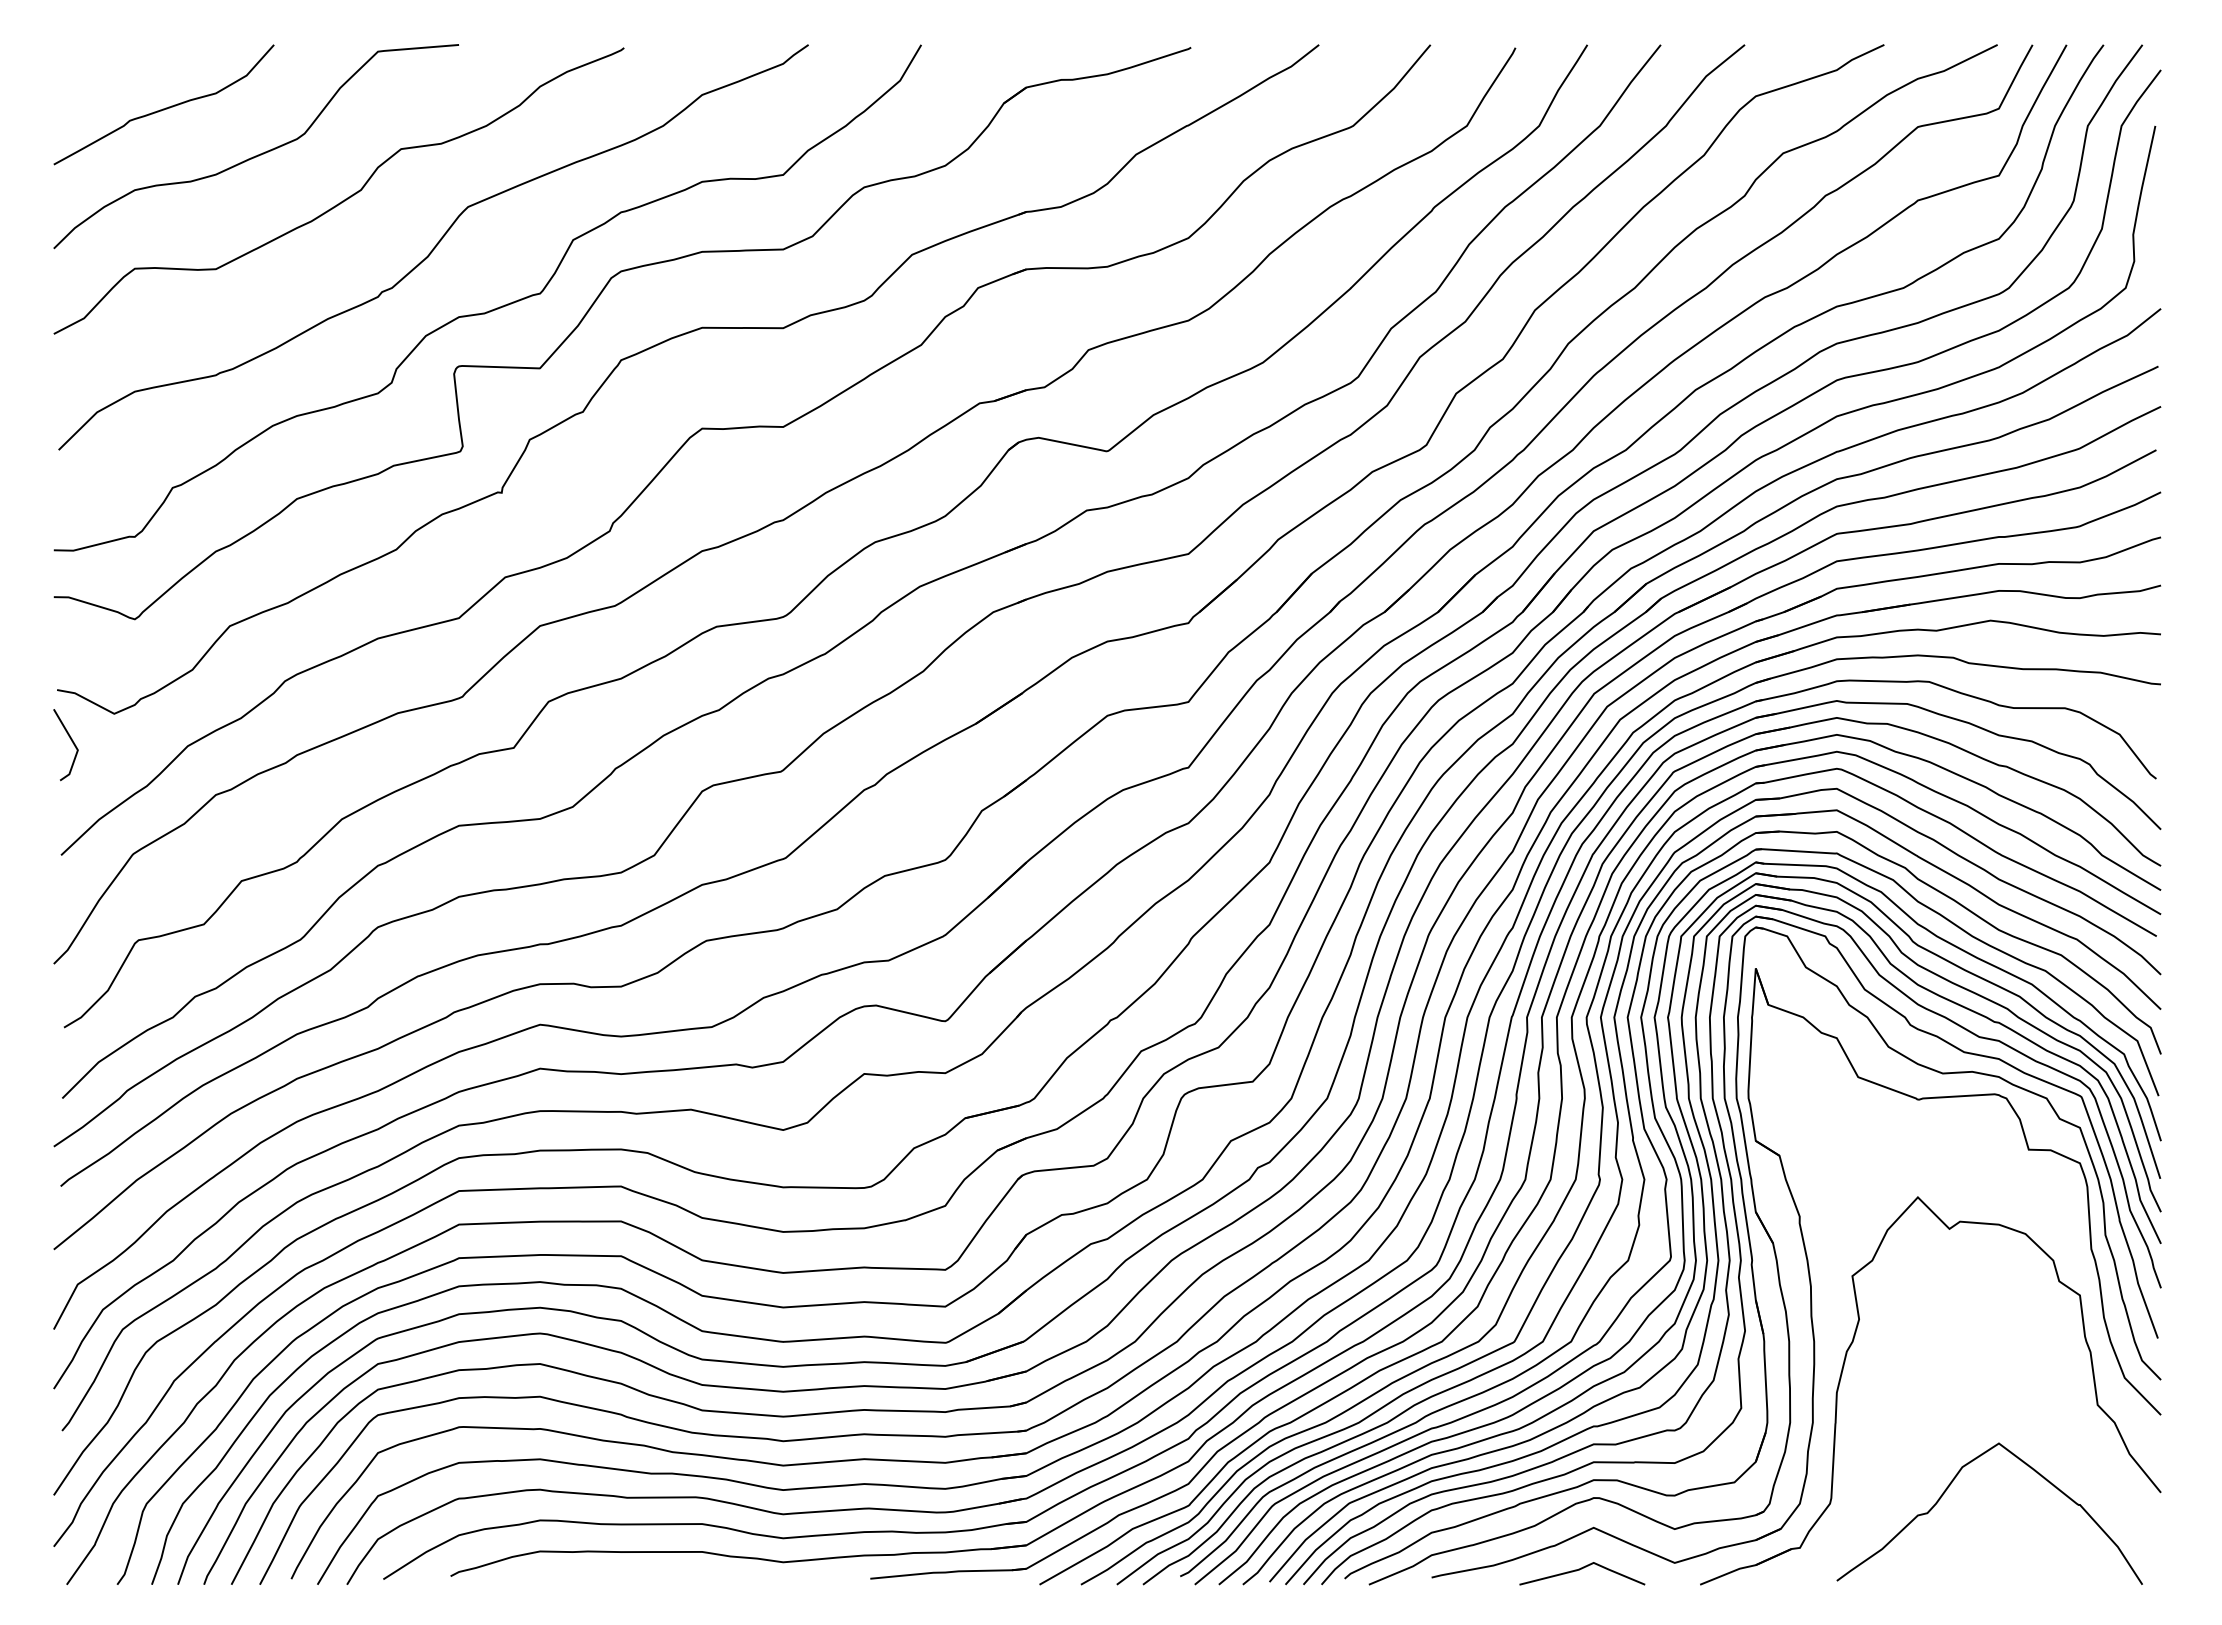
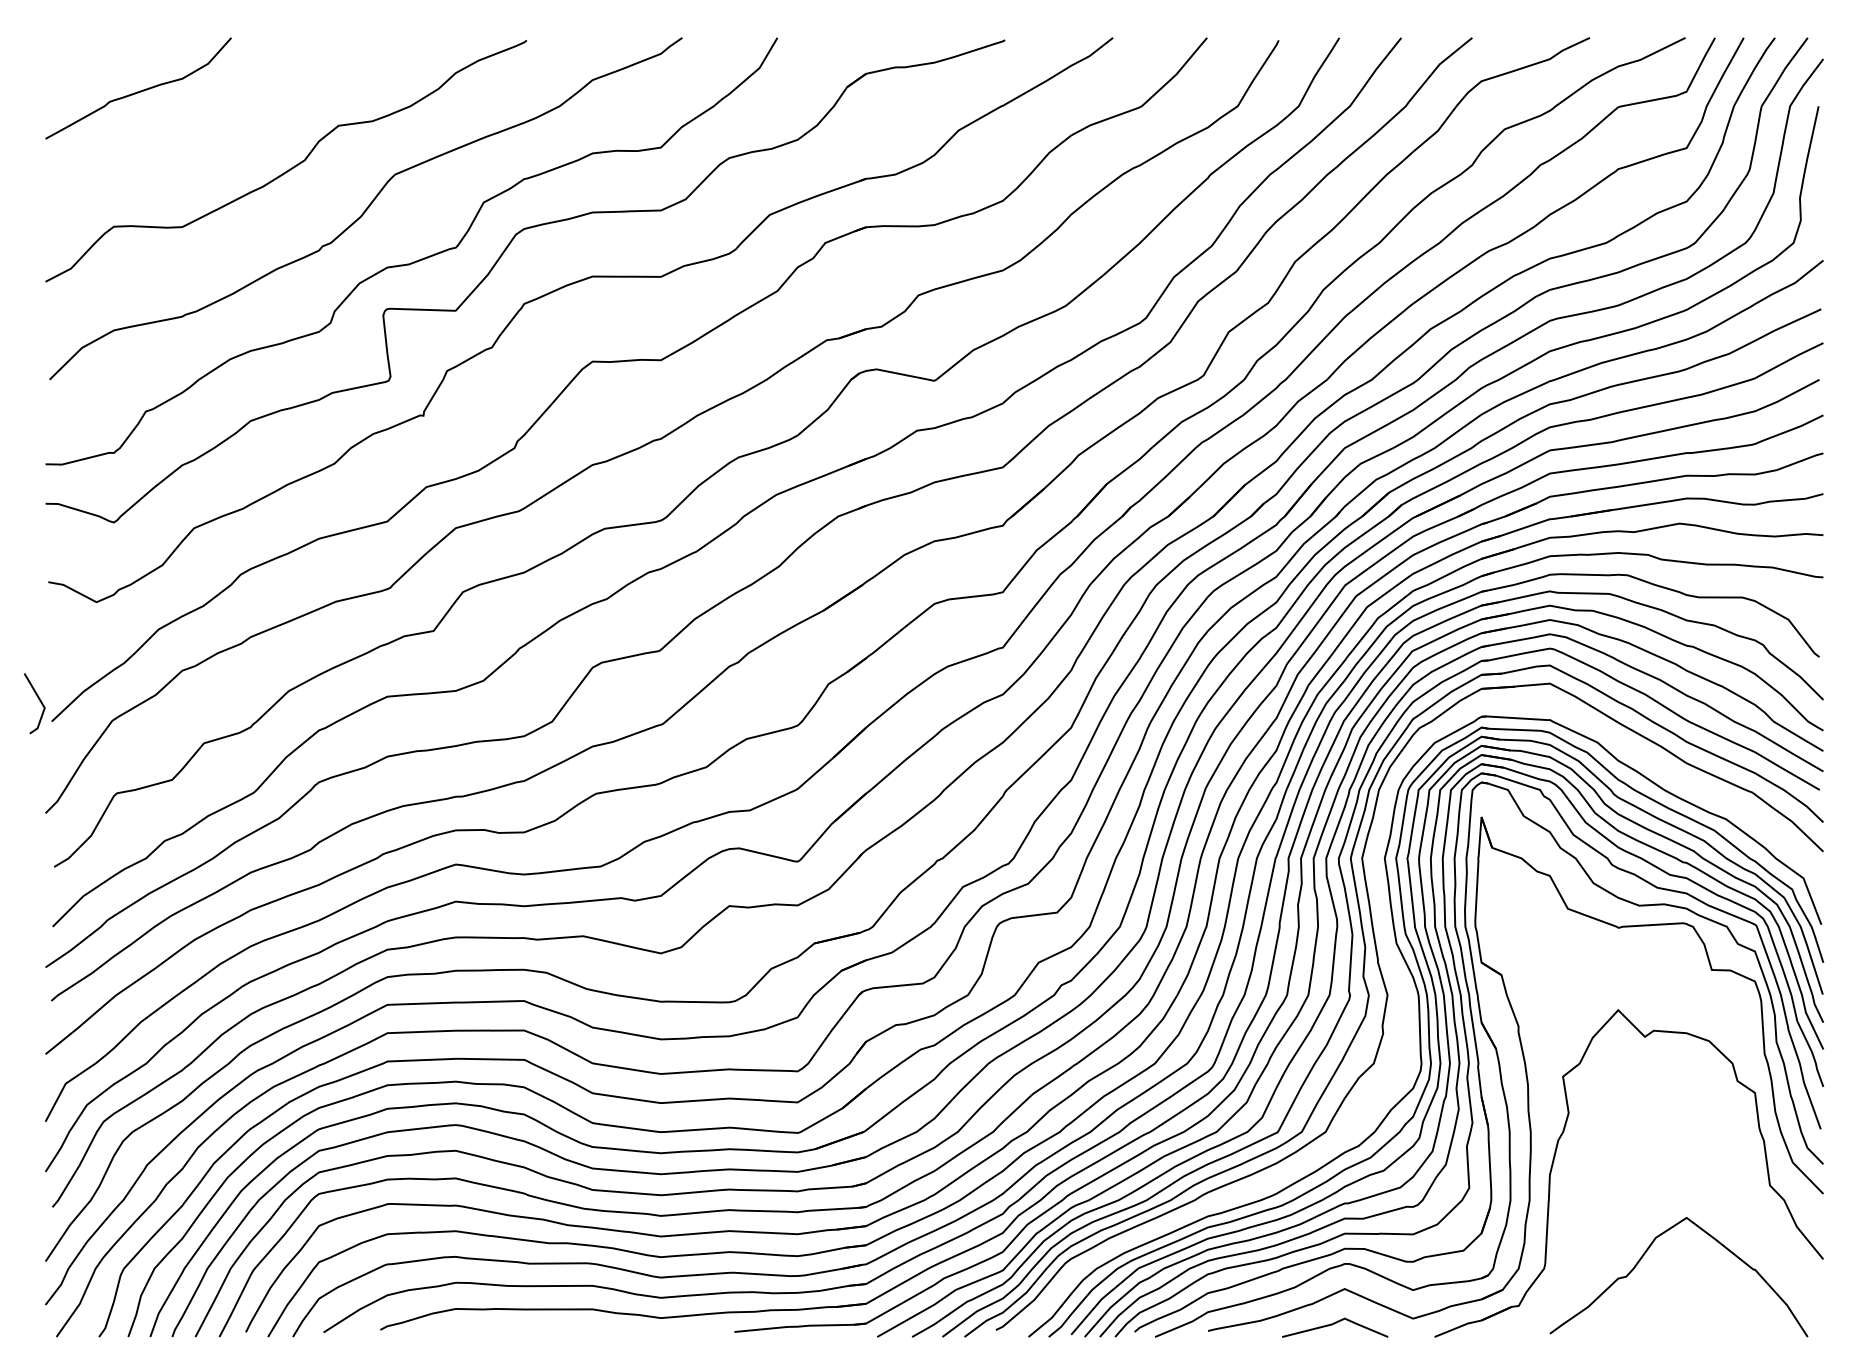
curve: (257, 154) -> (217, 130), removed
line: (71, 741) -> (39, 700), moved
part: (1667, 1207) -> (1407, 1018), removed

